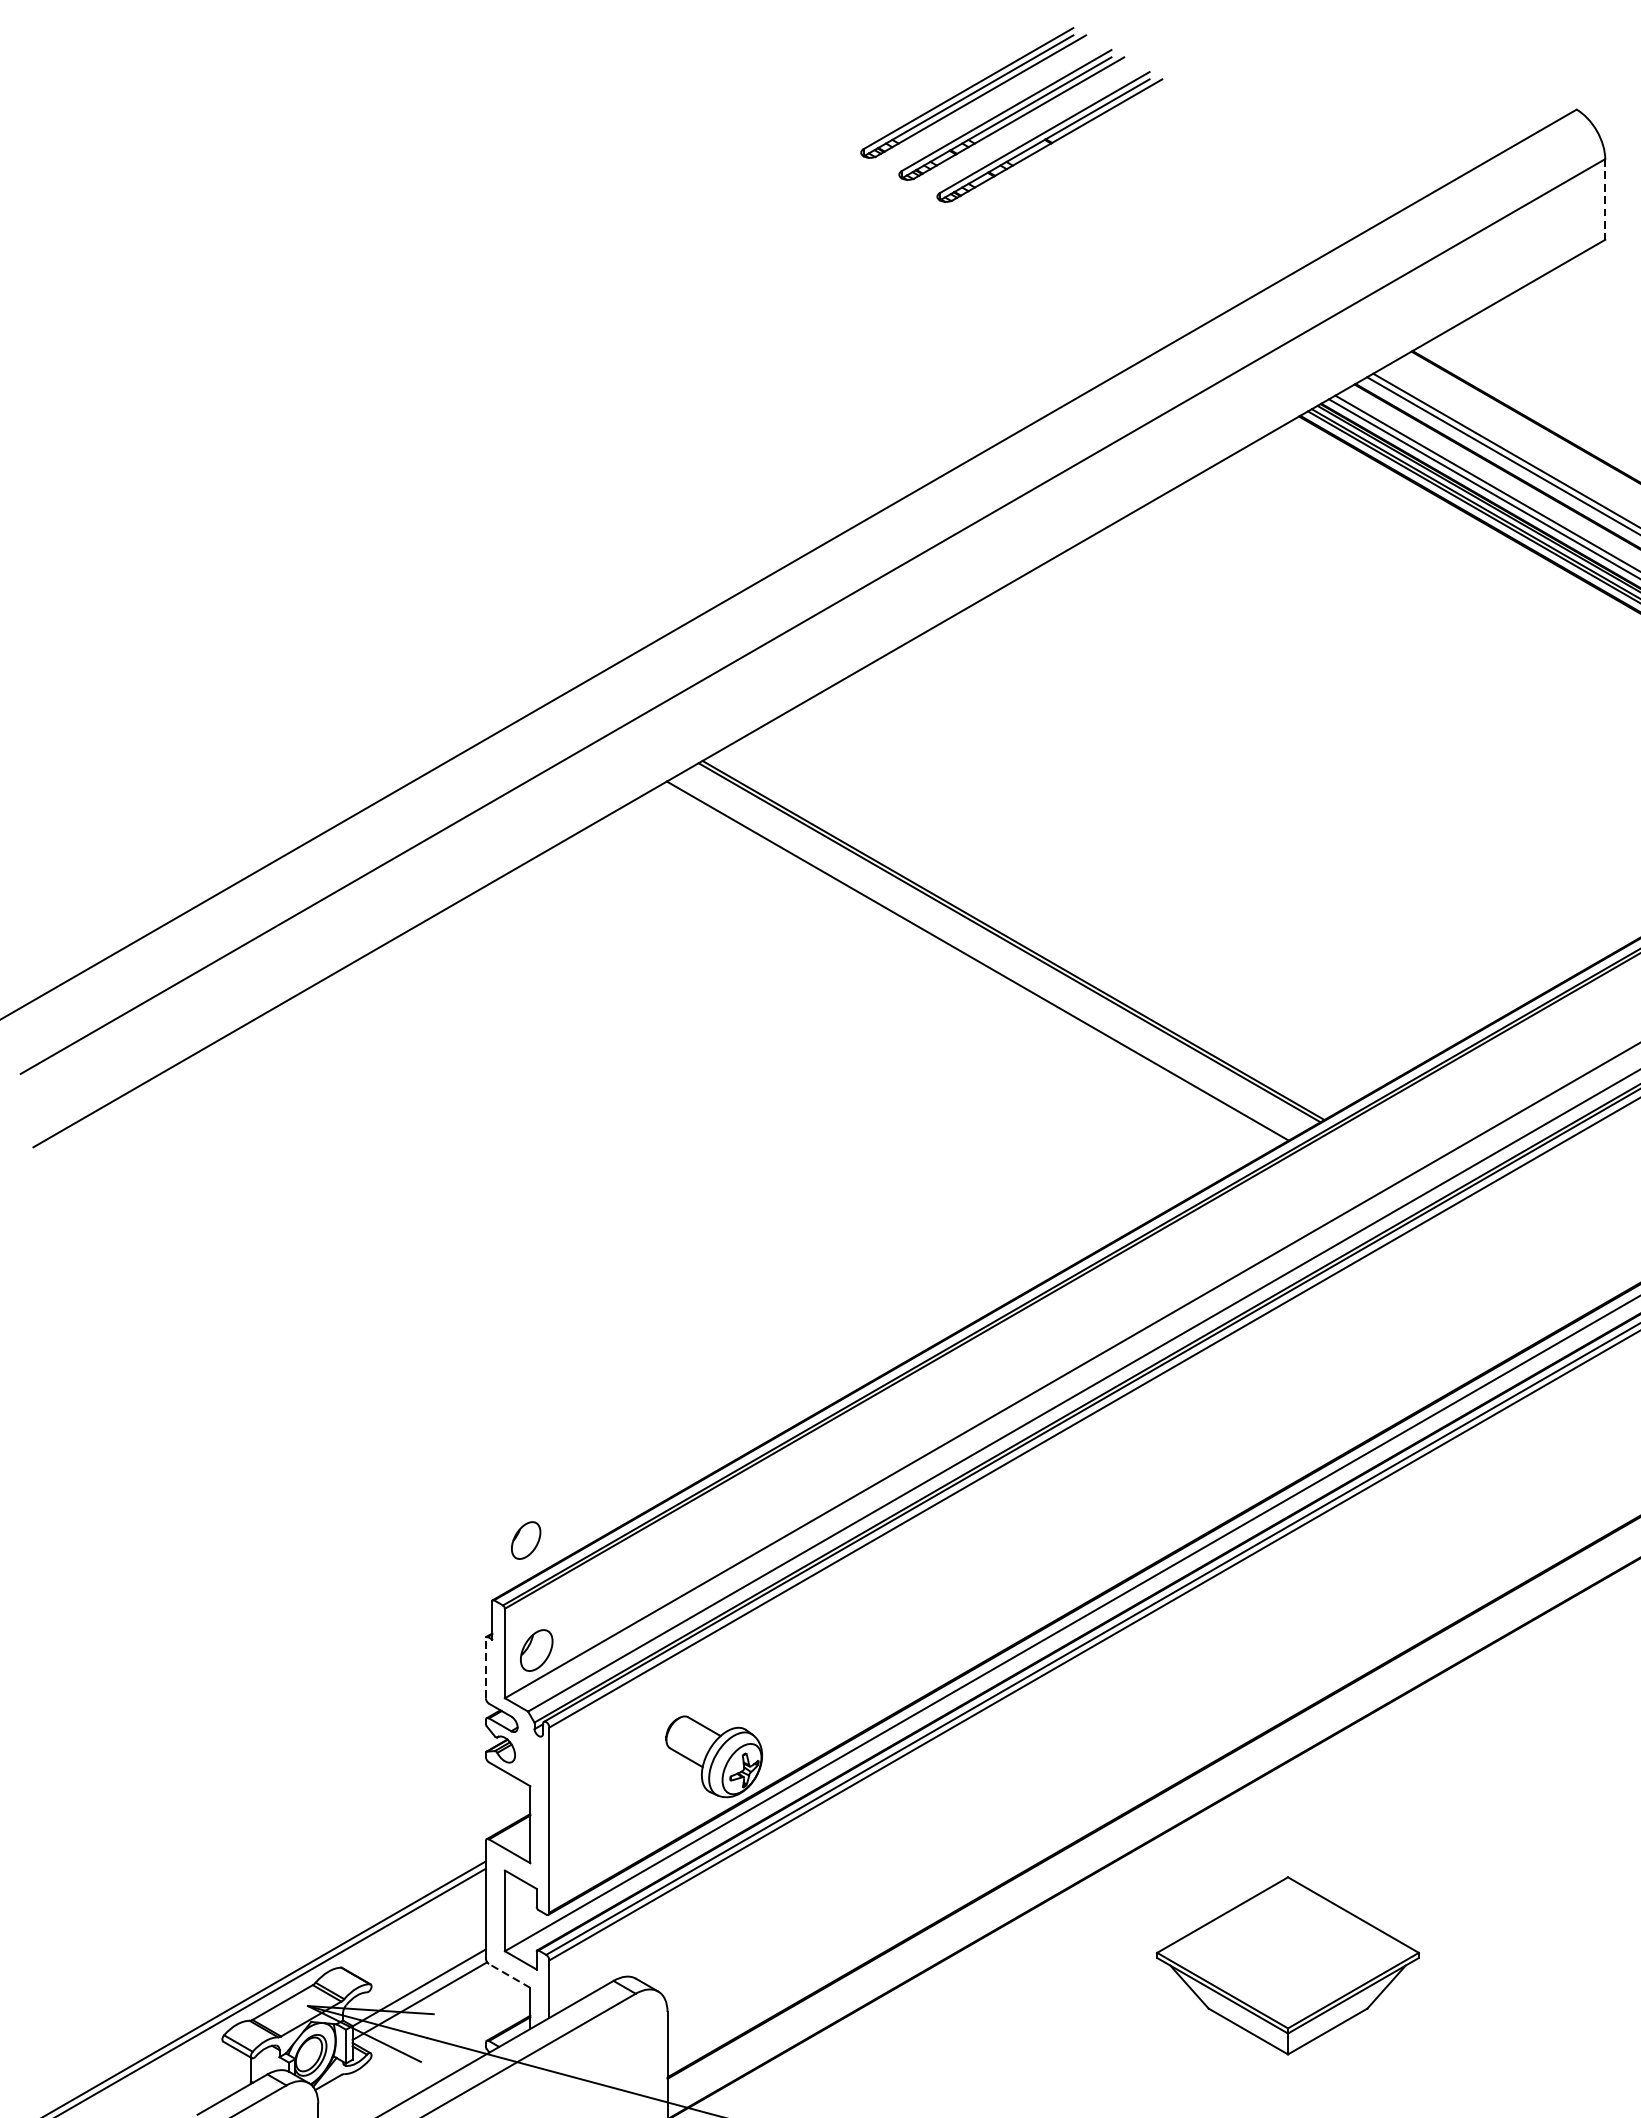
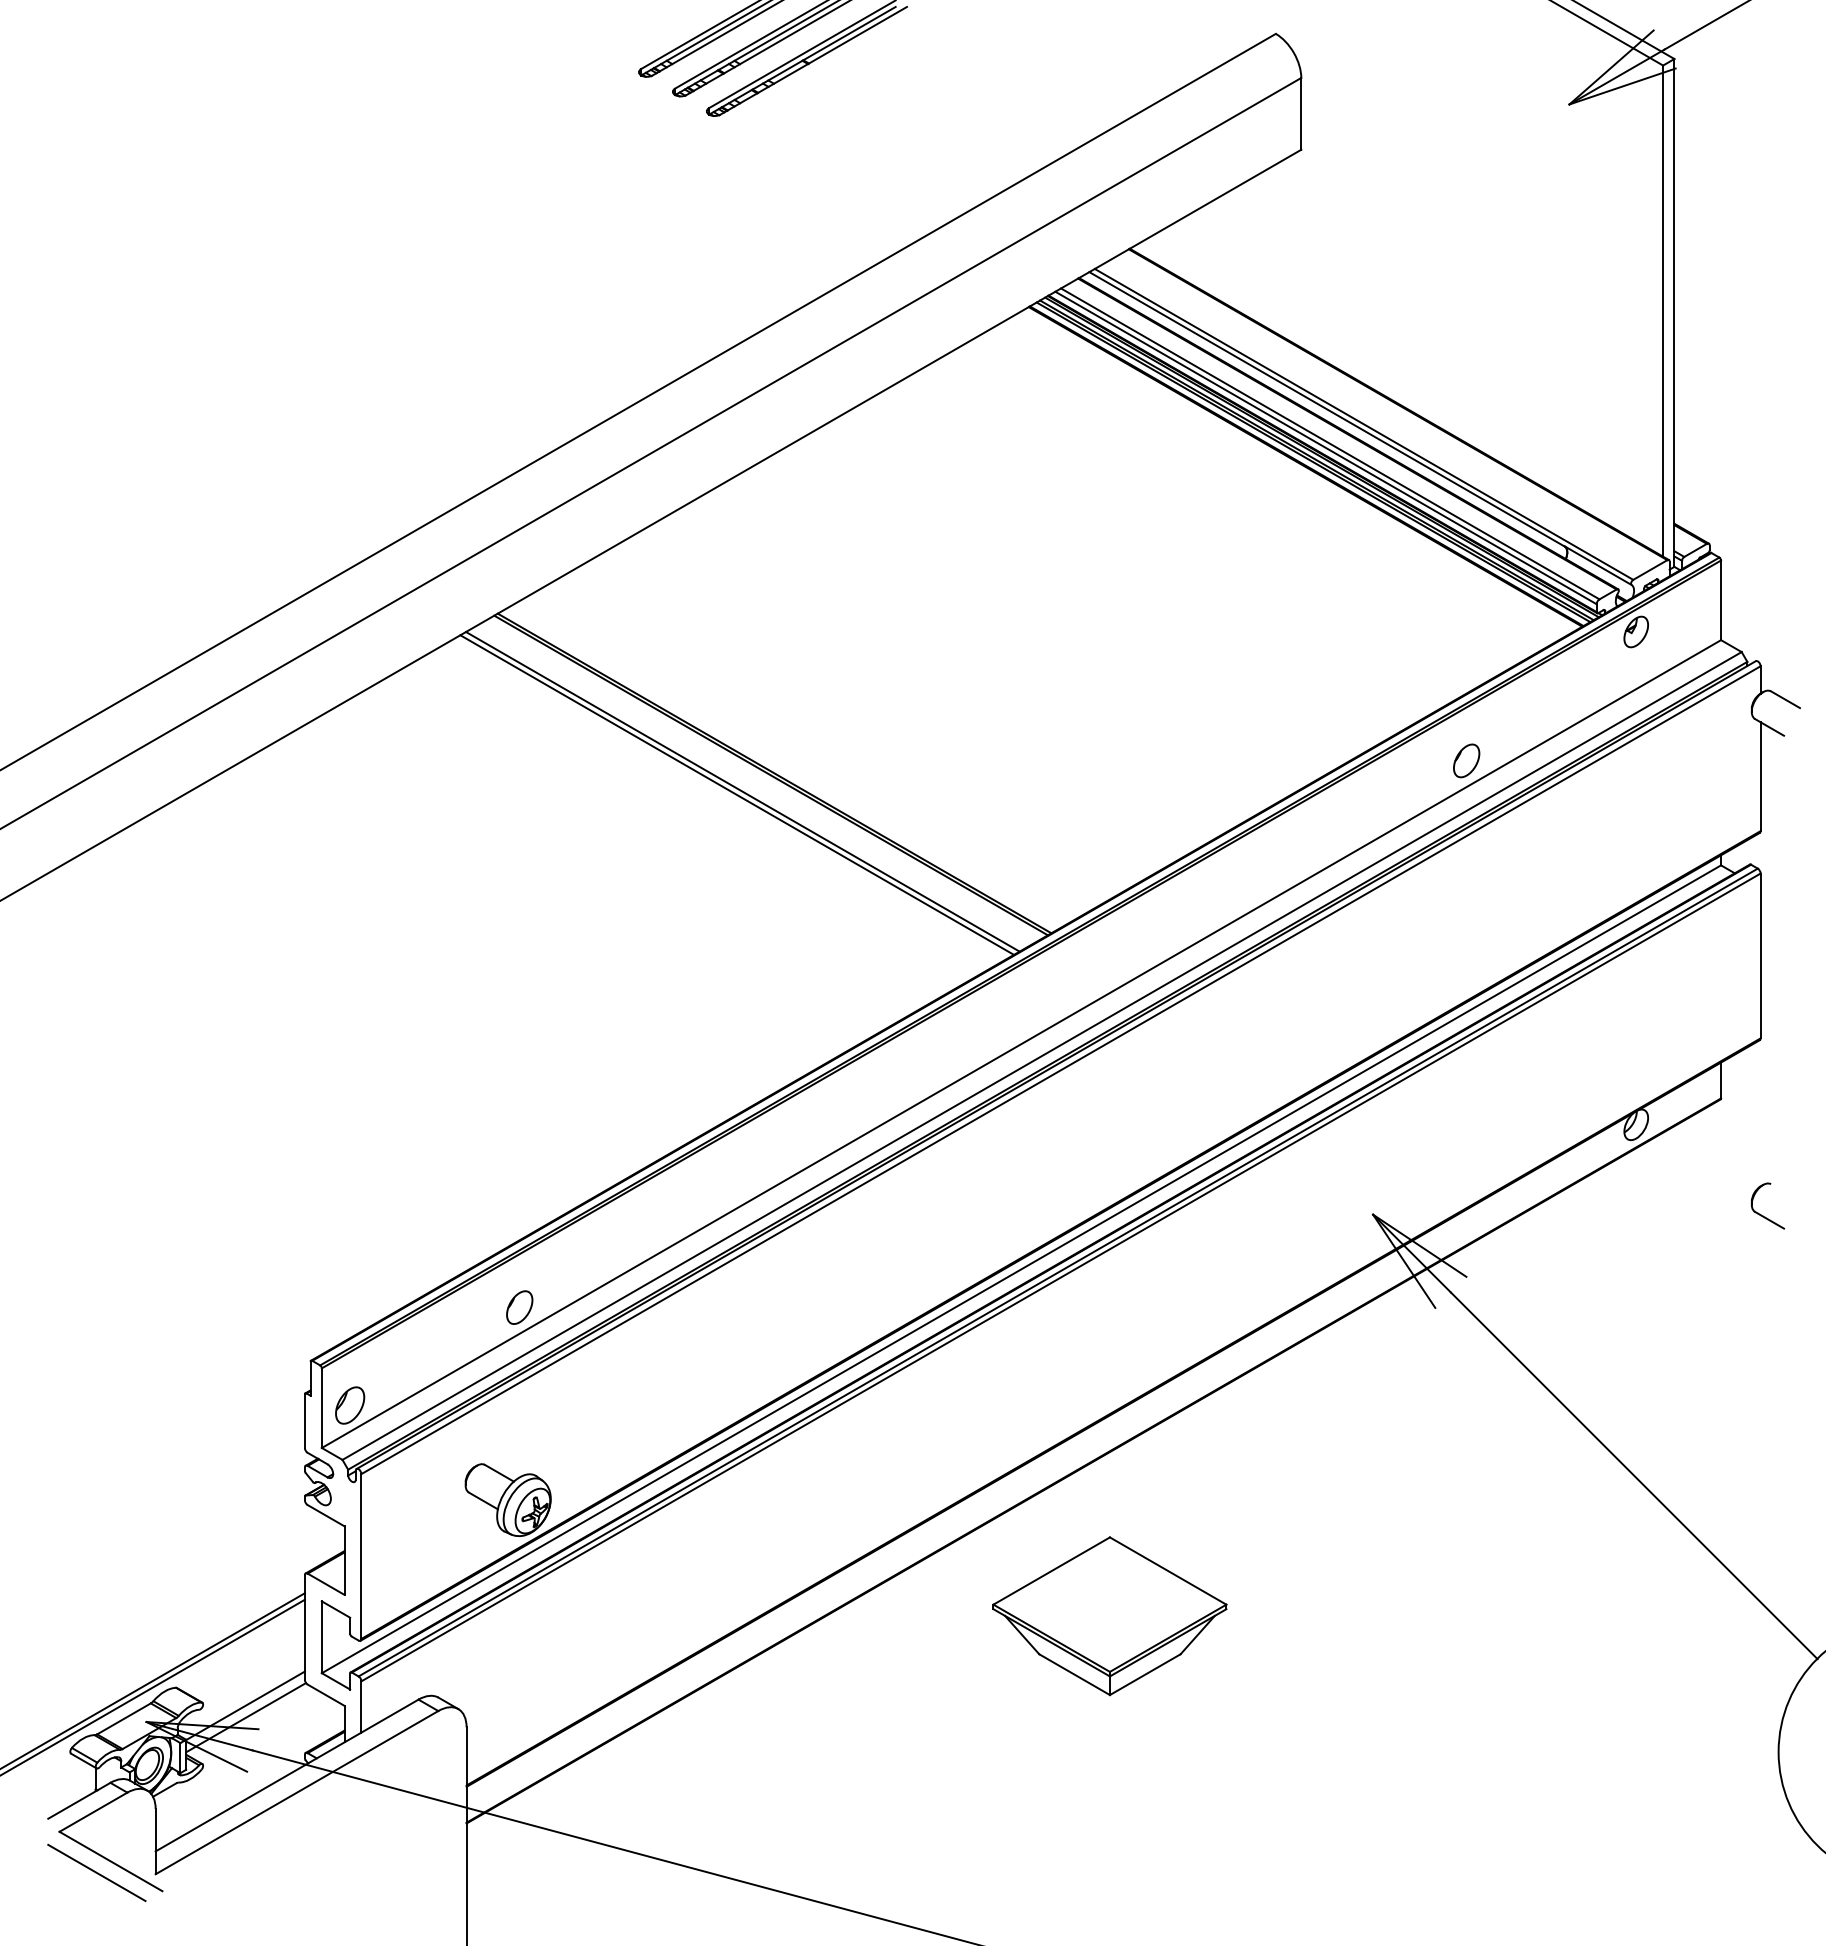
line: (1605, 199) -> (1301, 113), dashed -> solid
line: (970, 964) -> (736, 794), added
part: (525, 1540) -> (519, 1307), moved
line: (485, 1668) -> (304, 1421), dashed -> solid
part: (1287, 1966) -> (1109, 1616), moved
line: (509, 1975) -> (325, 1694), dashed -> solid

